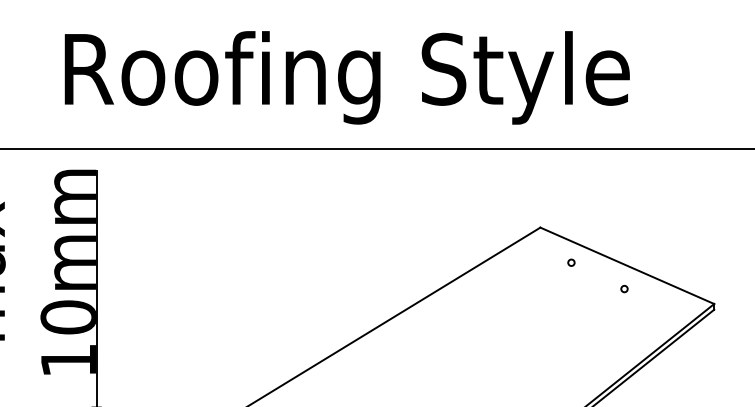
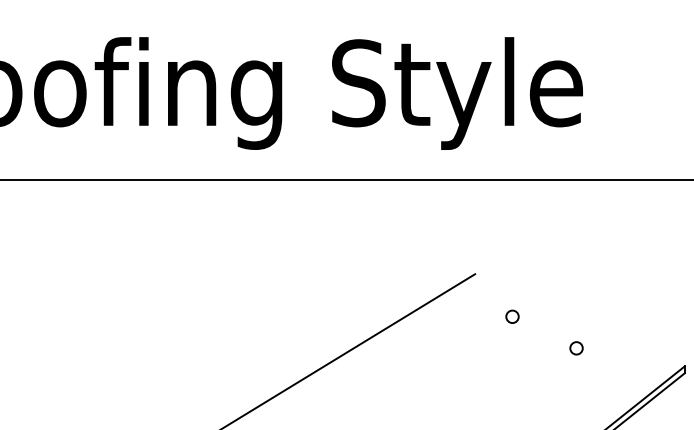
circle: (571, 262) -> (512, 316), size x1.6
line: (627, 265) -> (580, 319), removed
circle: (624, 288) -> (576, 347), size x1.6

